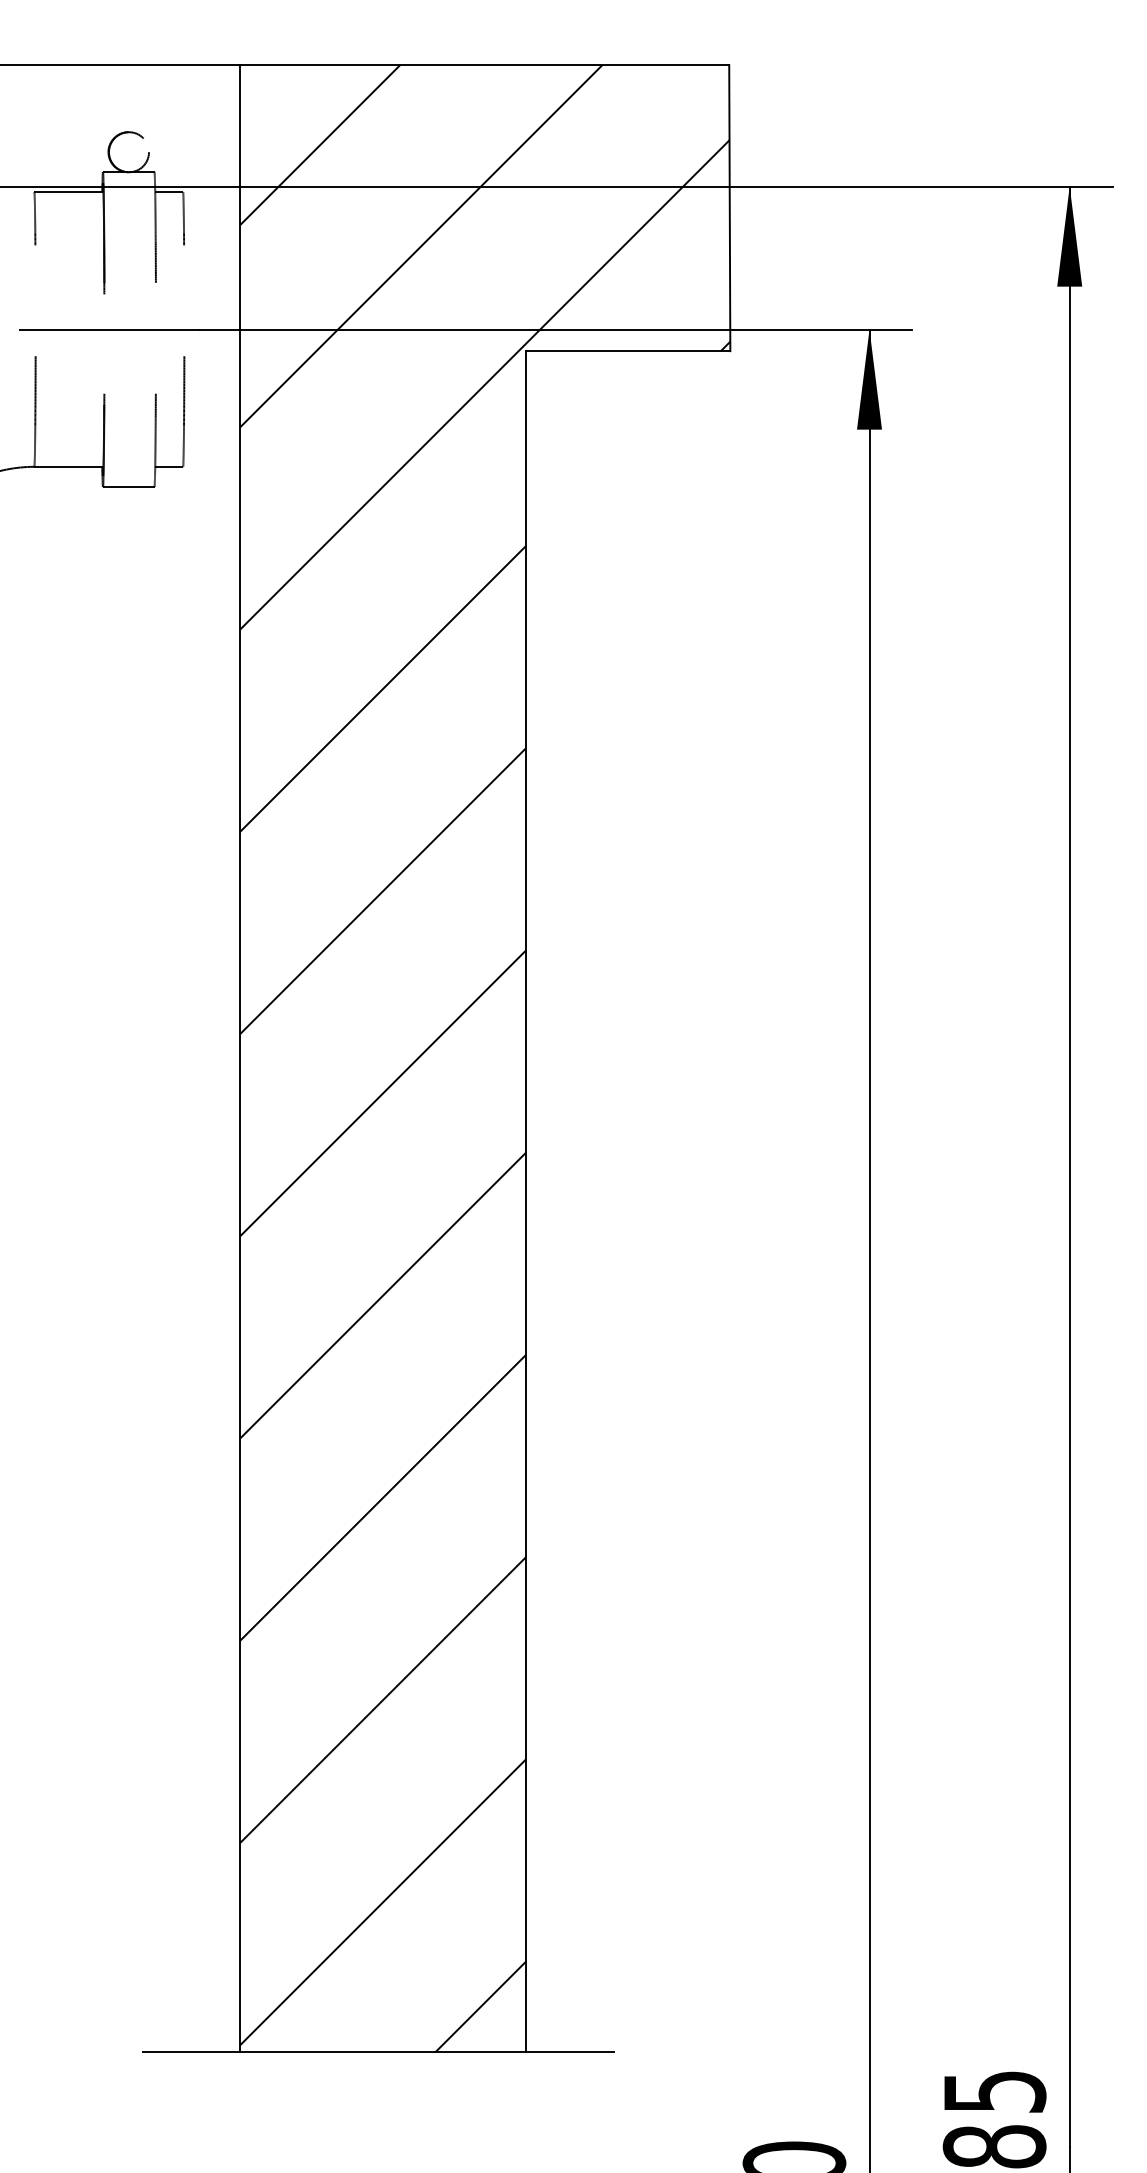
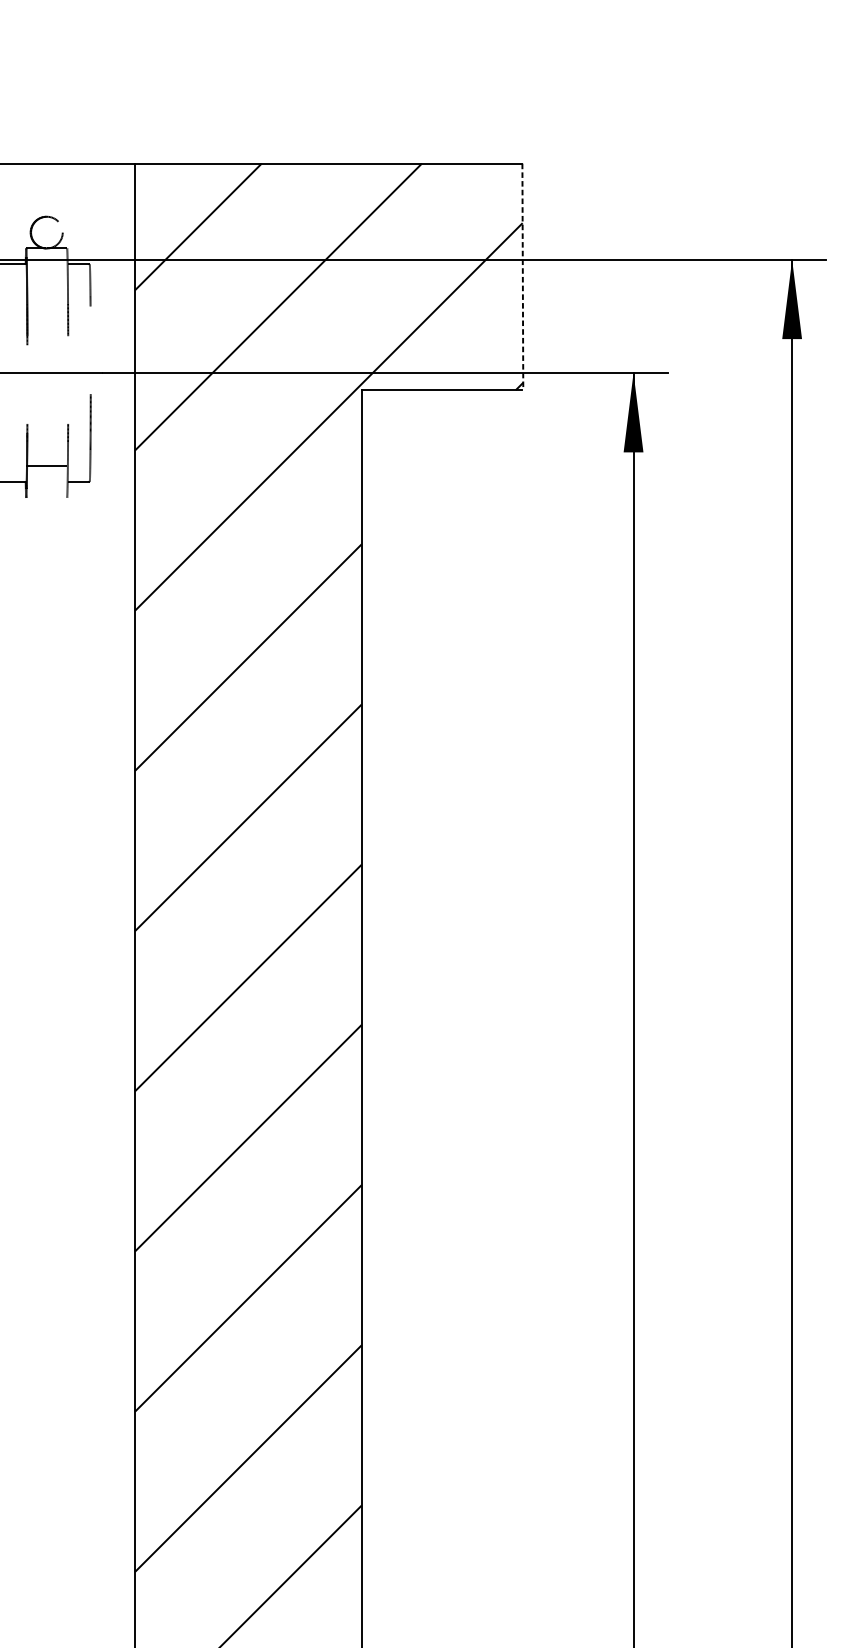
line: (729, 208) -> (522, 277), solid -> dashed
line: (128, 486) -> (46, 465), moved

